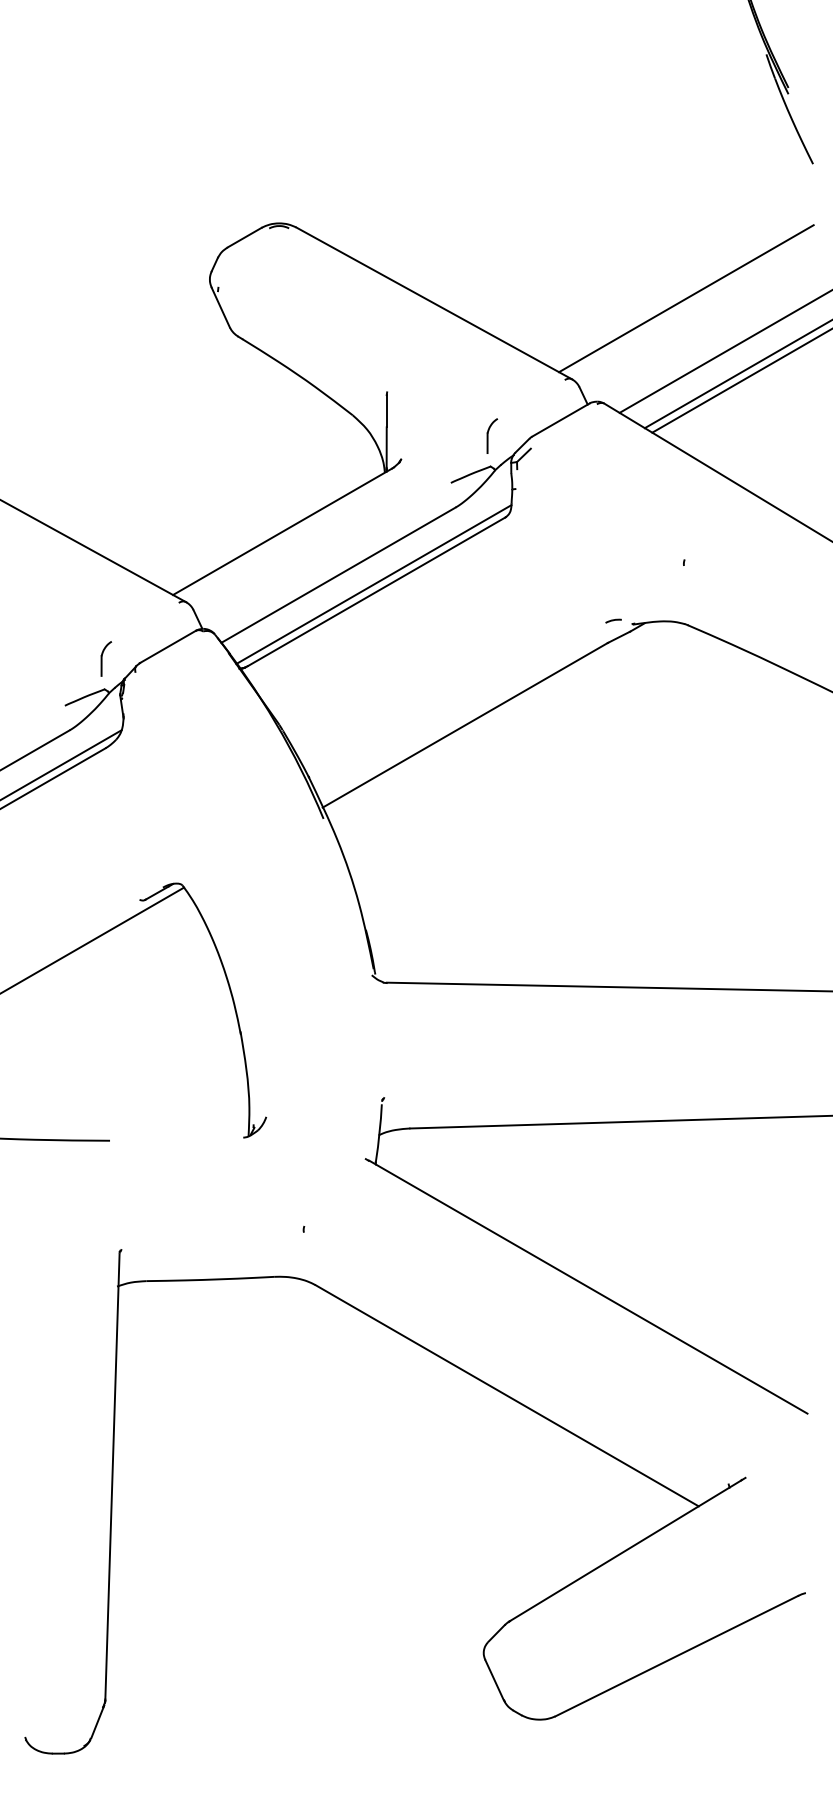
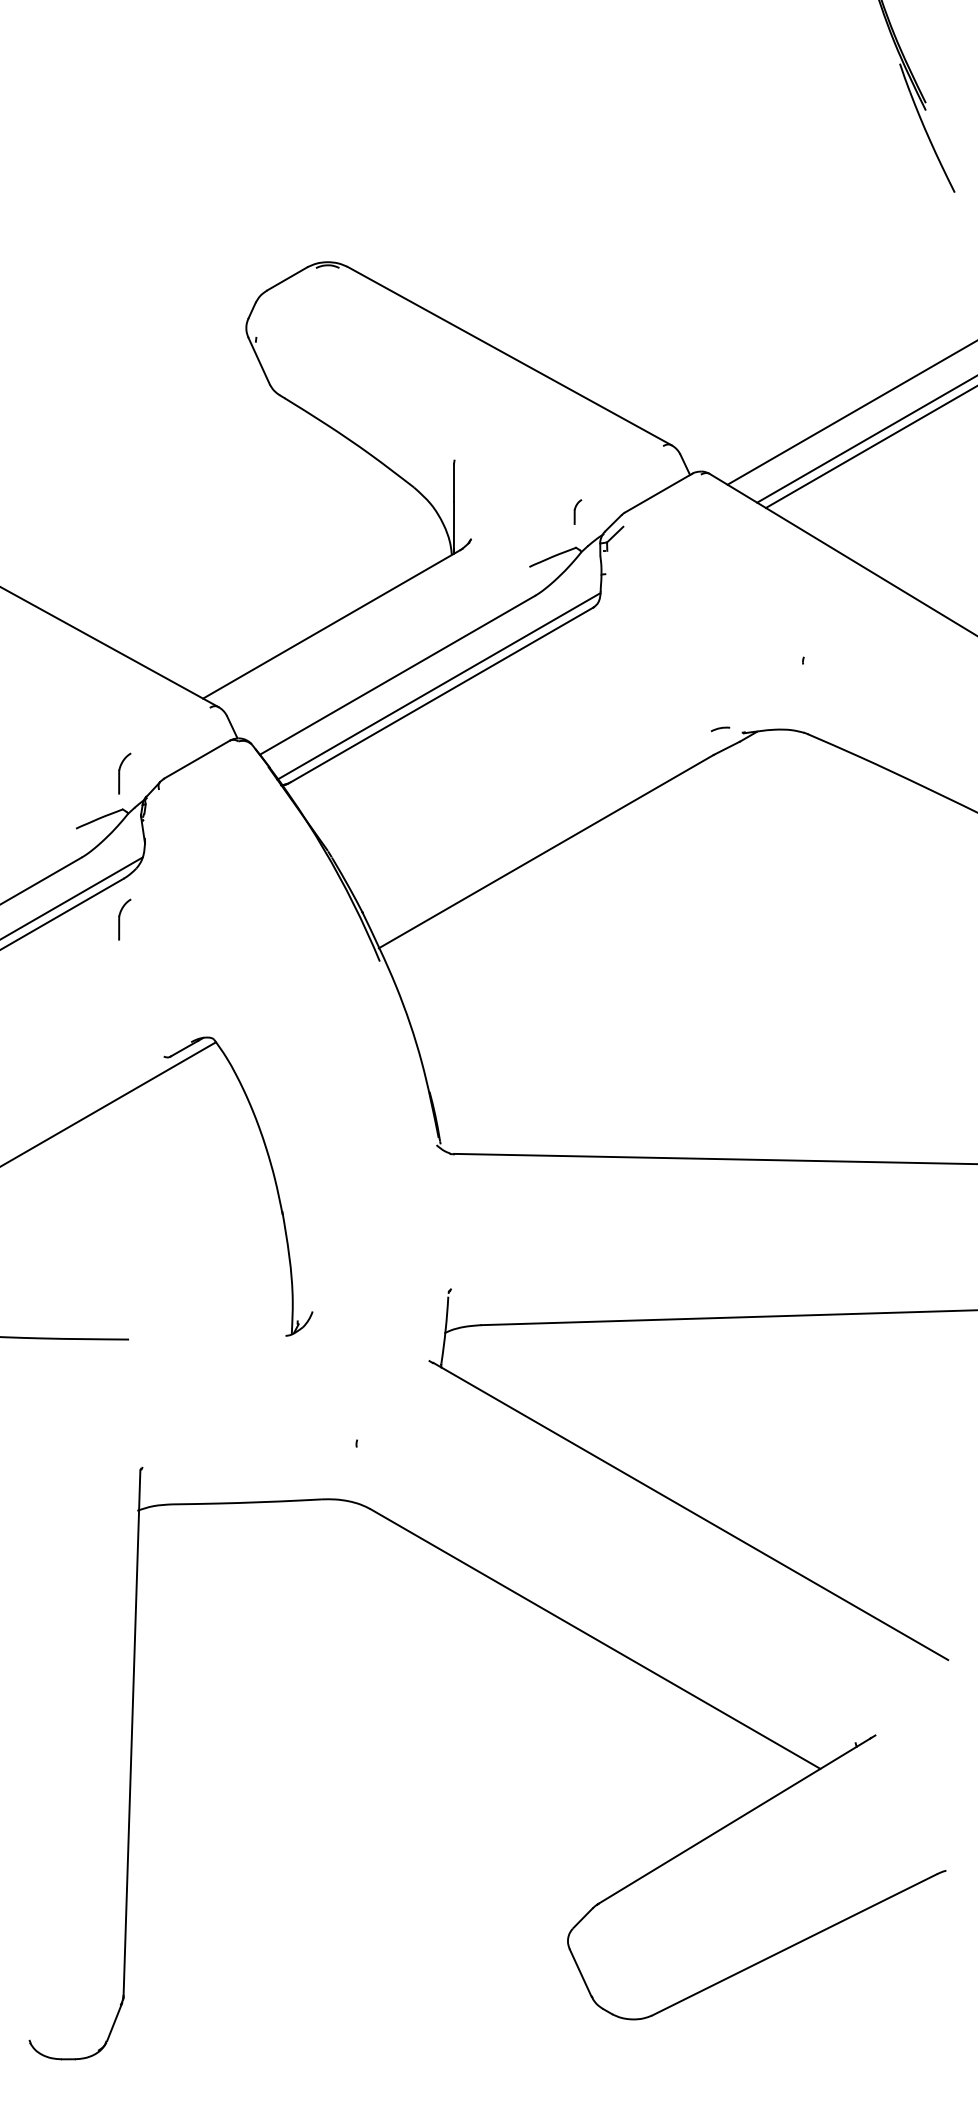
line: (685, 298) -> (805, 350), removed
part: (491, 435) -> (577, 511), size x0.6
part: (106, 783) -> (124, 919), added

